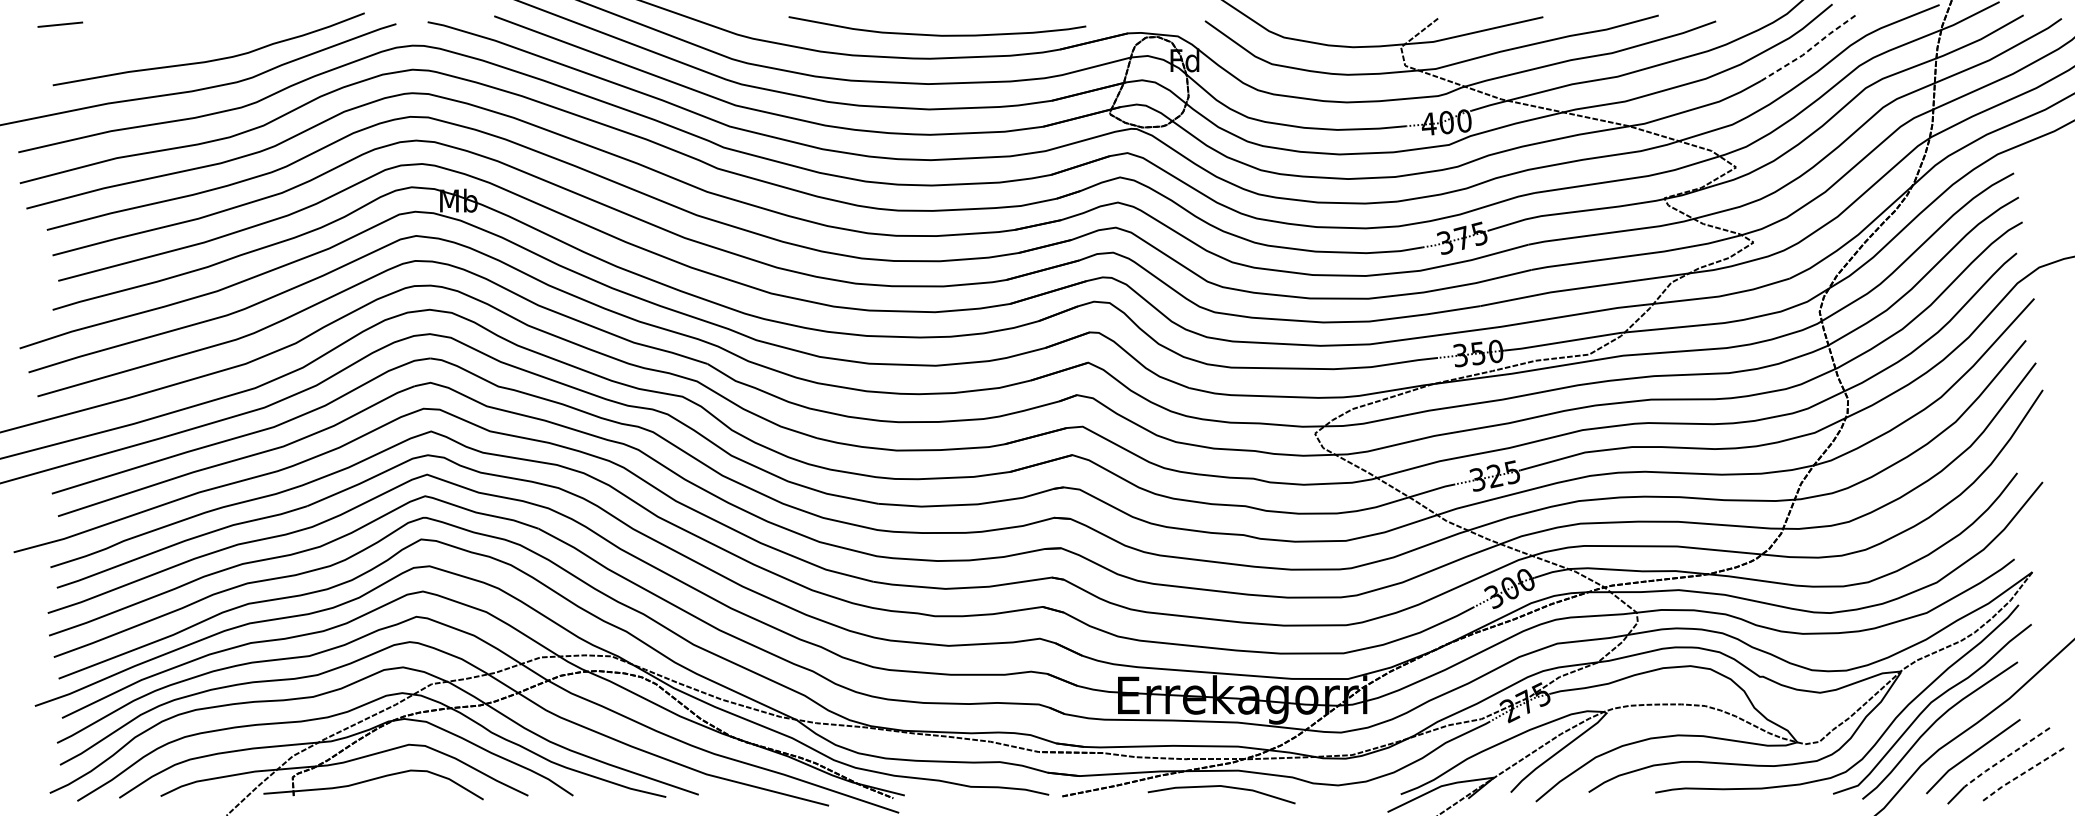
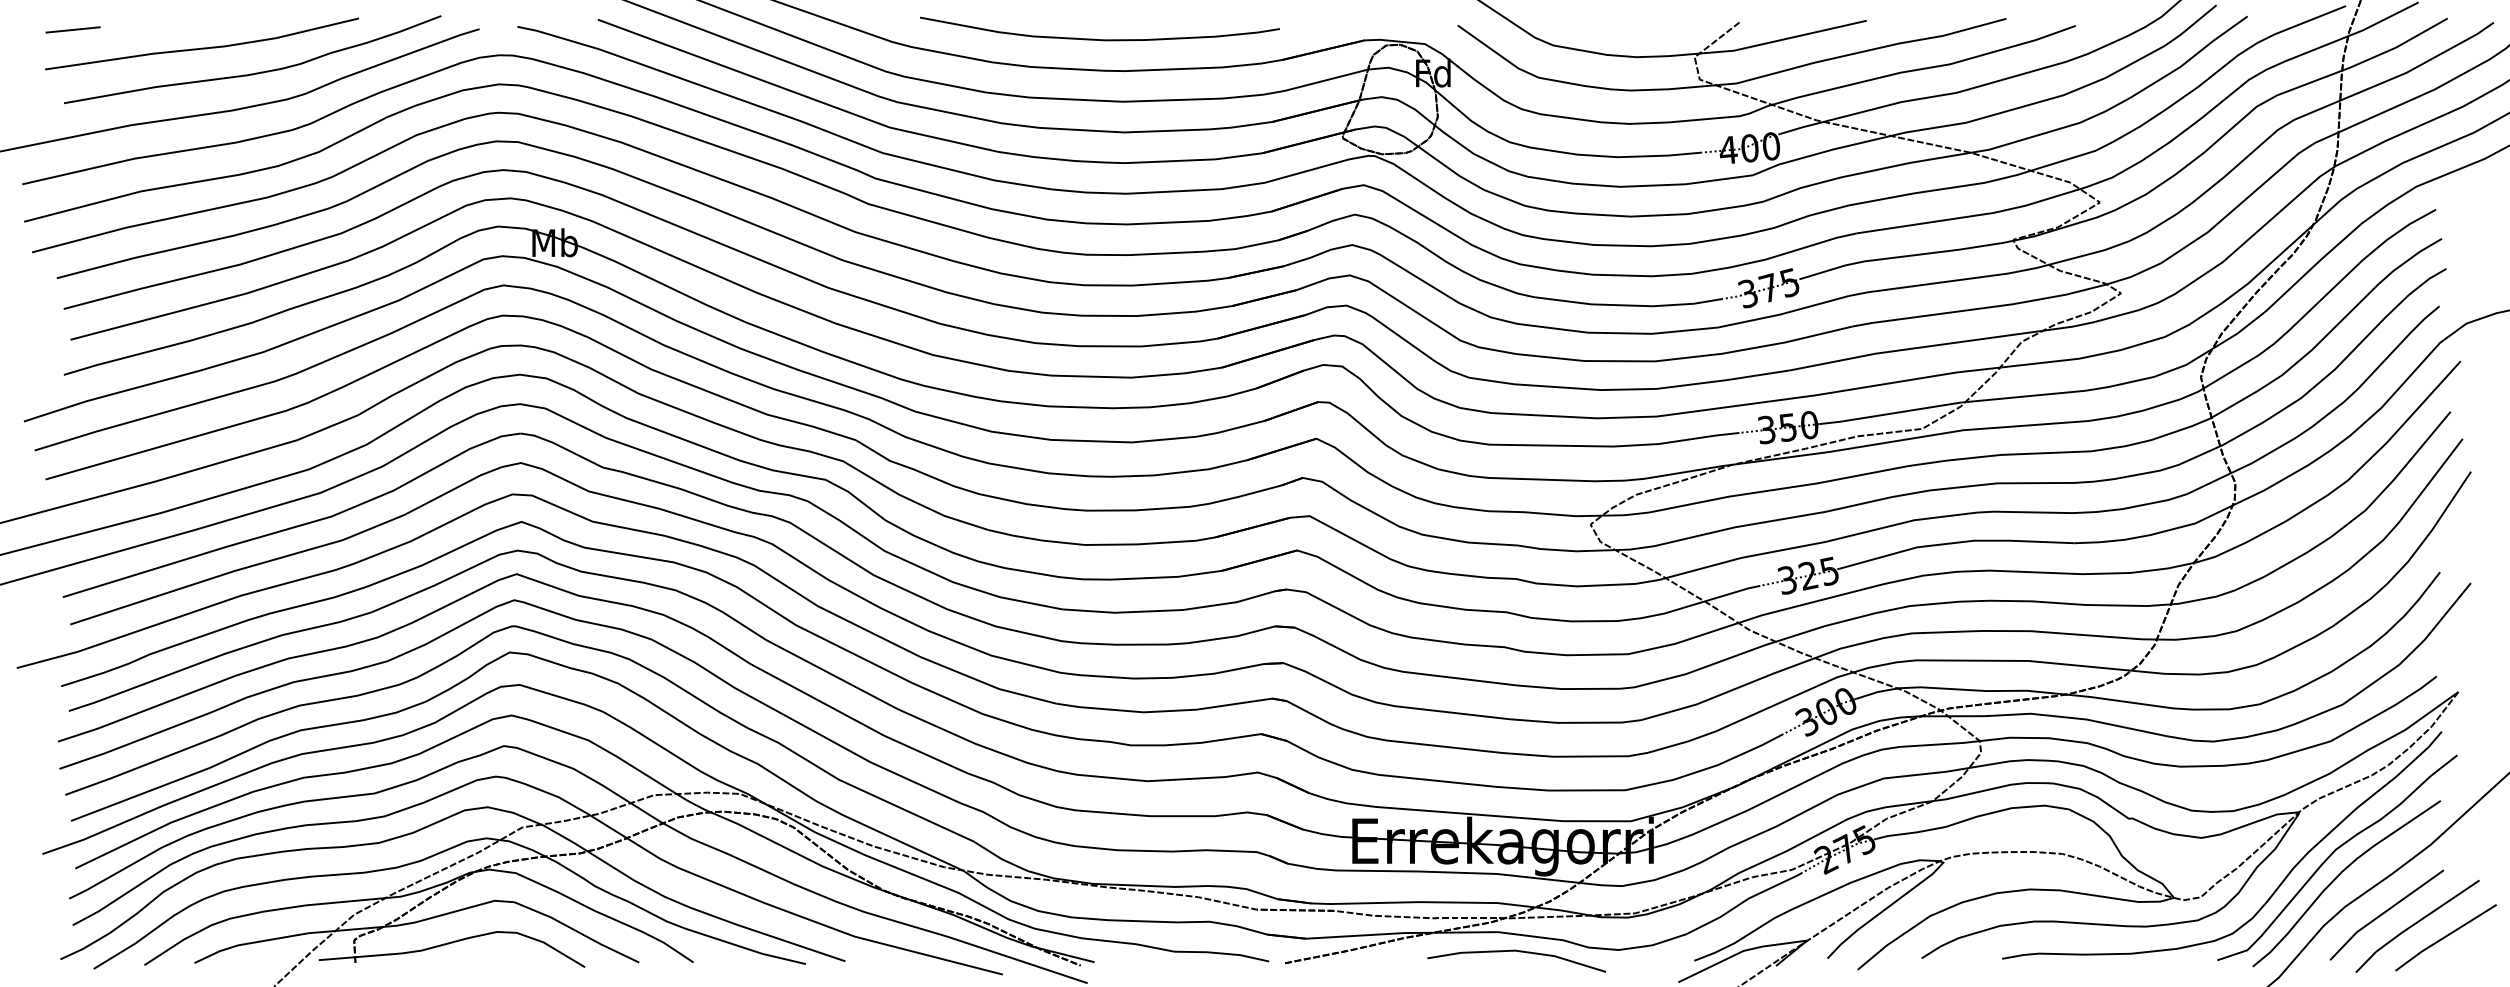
curve: (937, 35) -> (1099, 39), moved
line: (166, 39) -> (201, 47), added
line: (1810, 48) -> (2190, 58), dashed -> solid
line: (2006, 756) -> (2426, 915), dashed -> solid
line: (2020, 775) -> (2444, 937), dashed -> solid
line: (1223, 787) -> (1519, 952), moved

